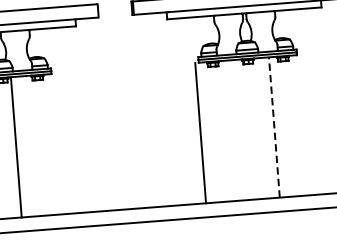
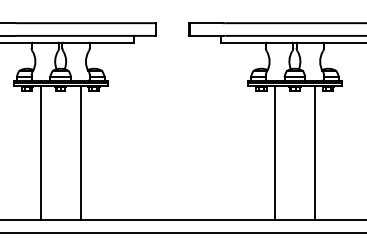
line: (274, 127) -> (315, 153), dashed -> solid
line: (200, 132) -> (274, 152), moved
line: (15, 146) -> (80, 152), moved

